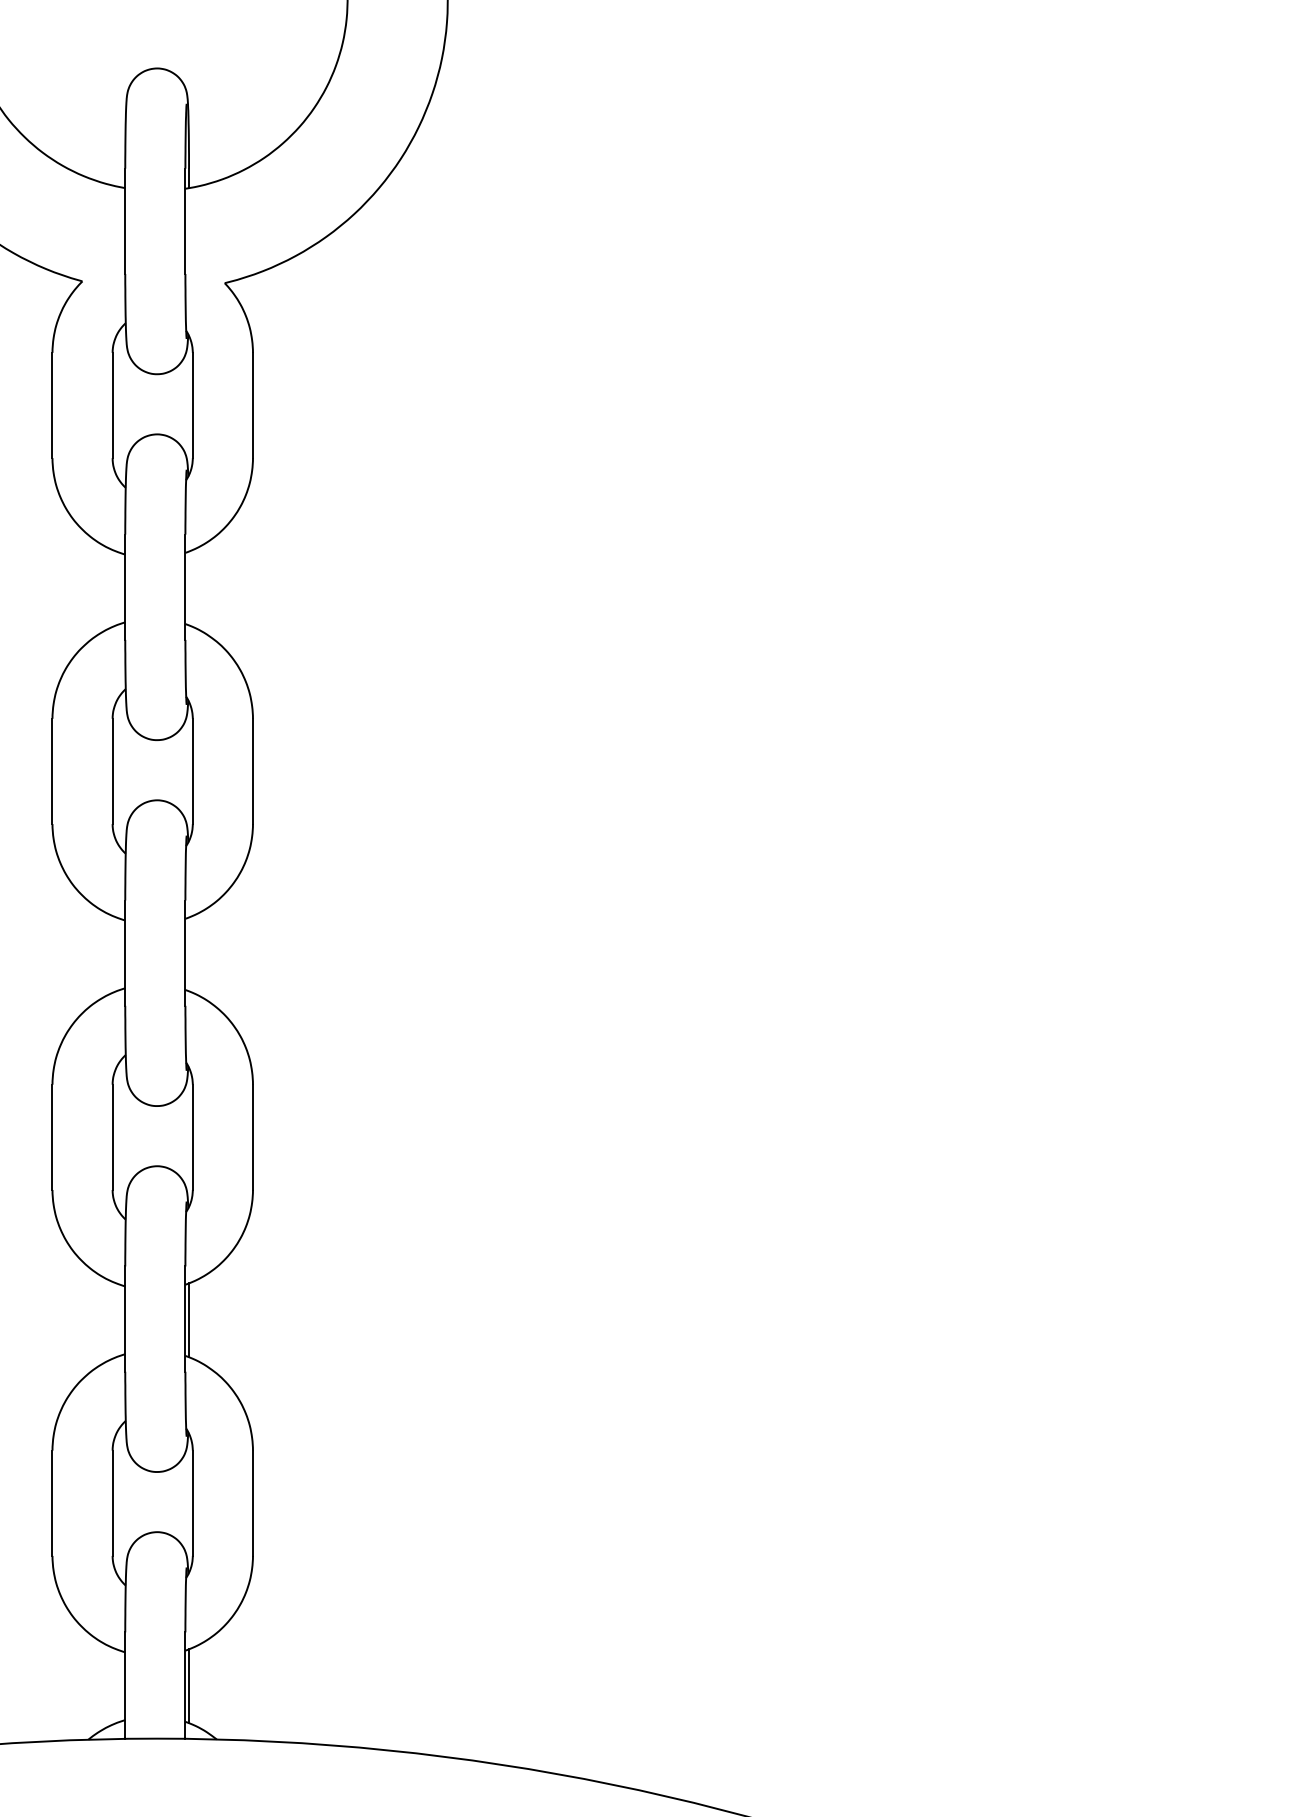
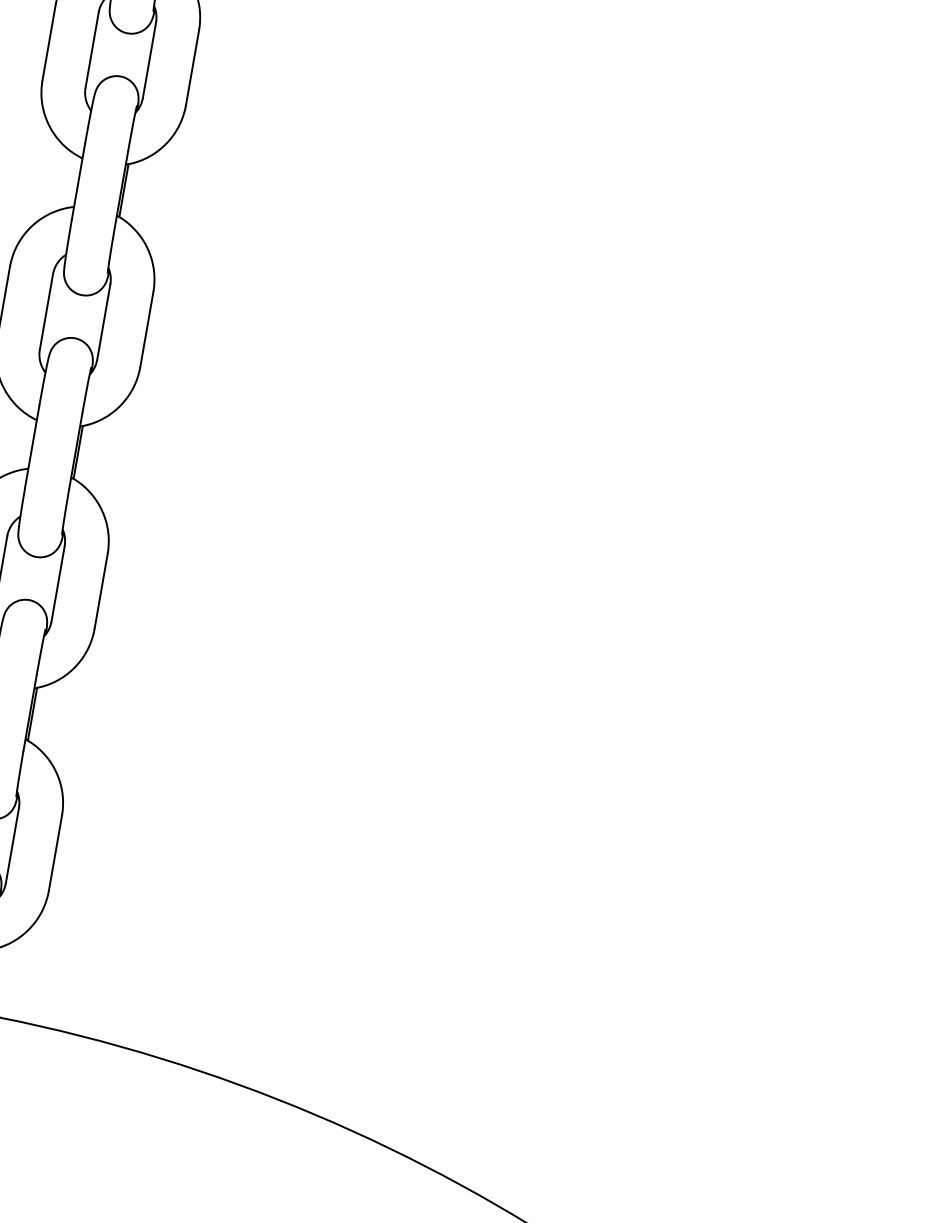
line: (189, 588) -> (124, 190), added
line: (189, 954) -> (78, 452), added

